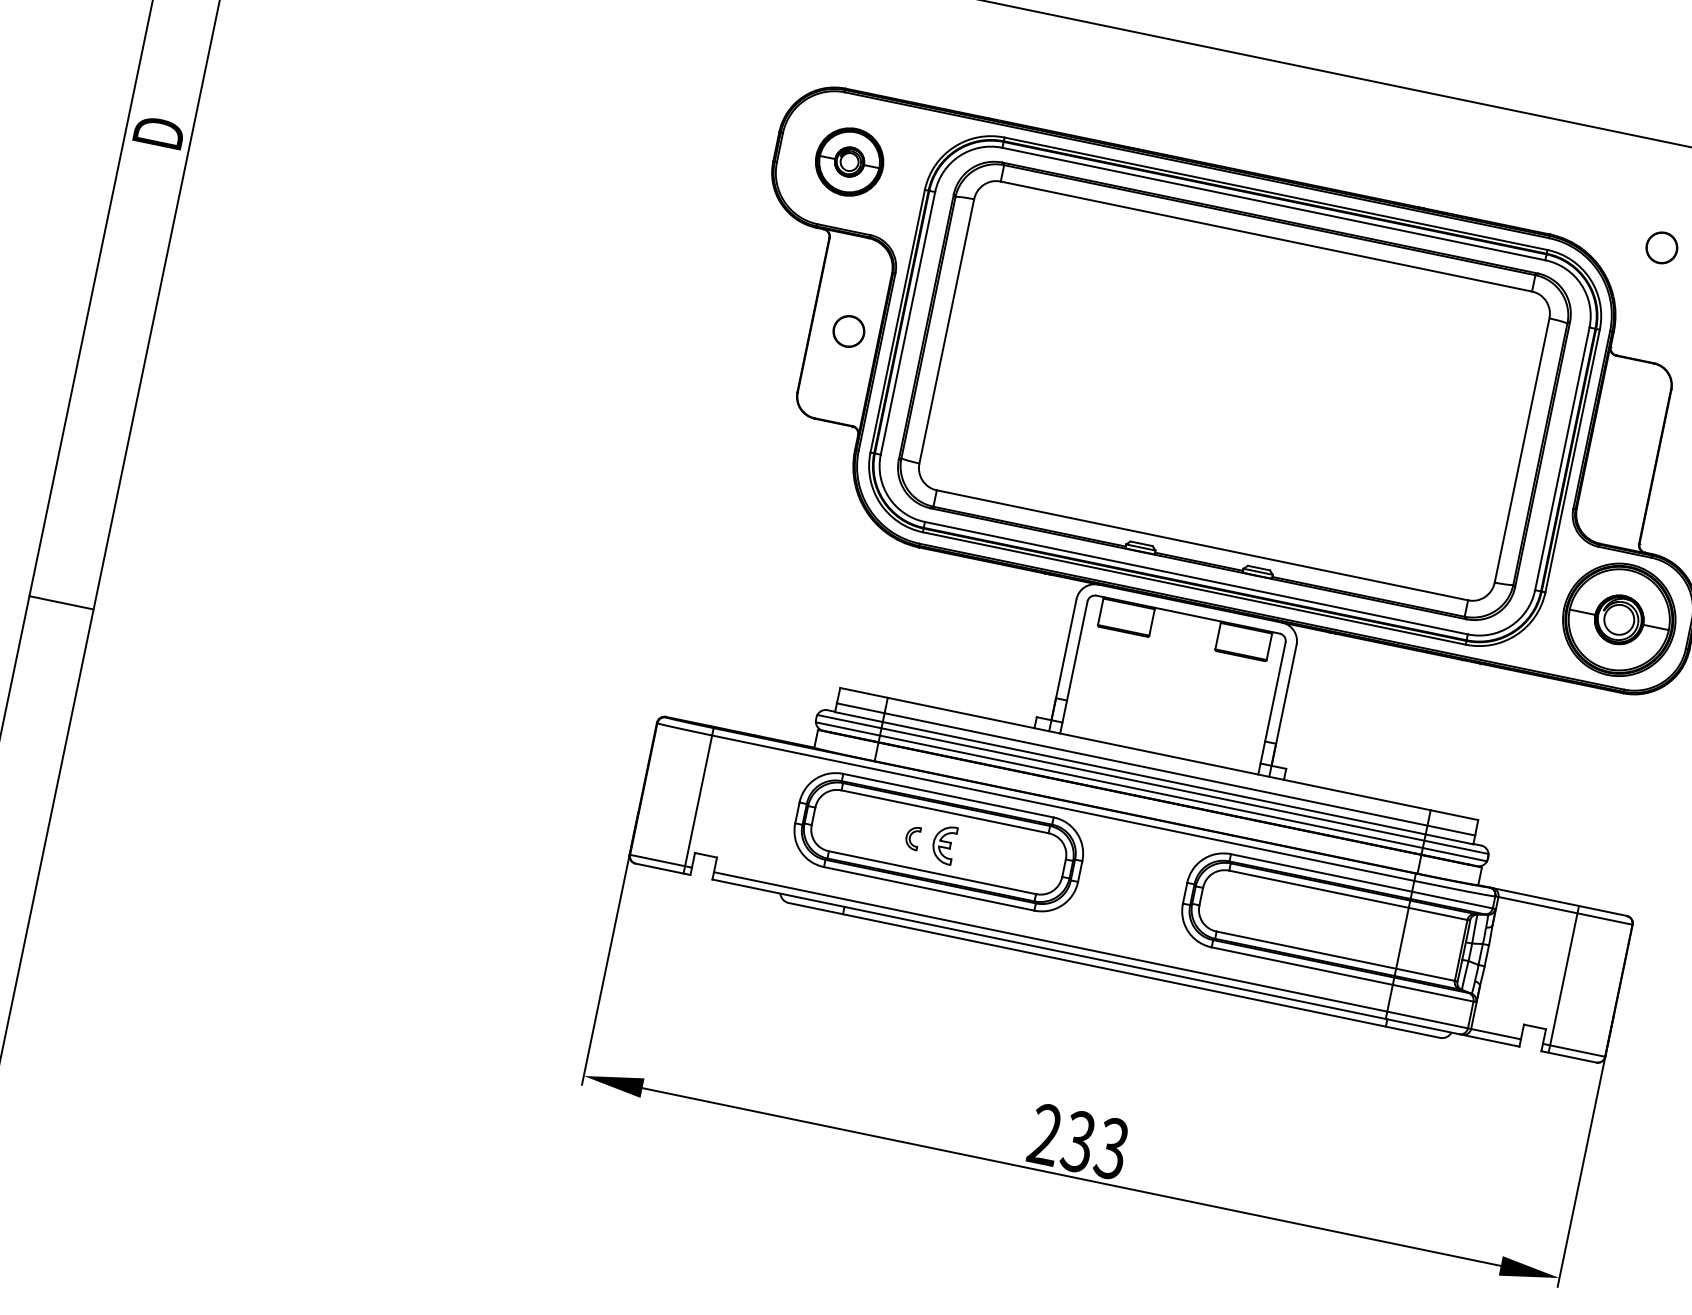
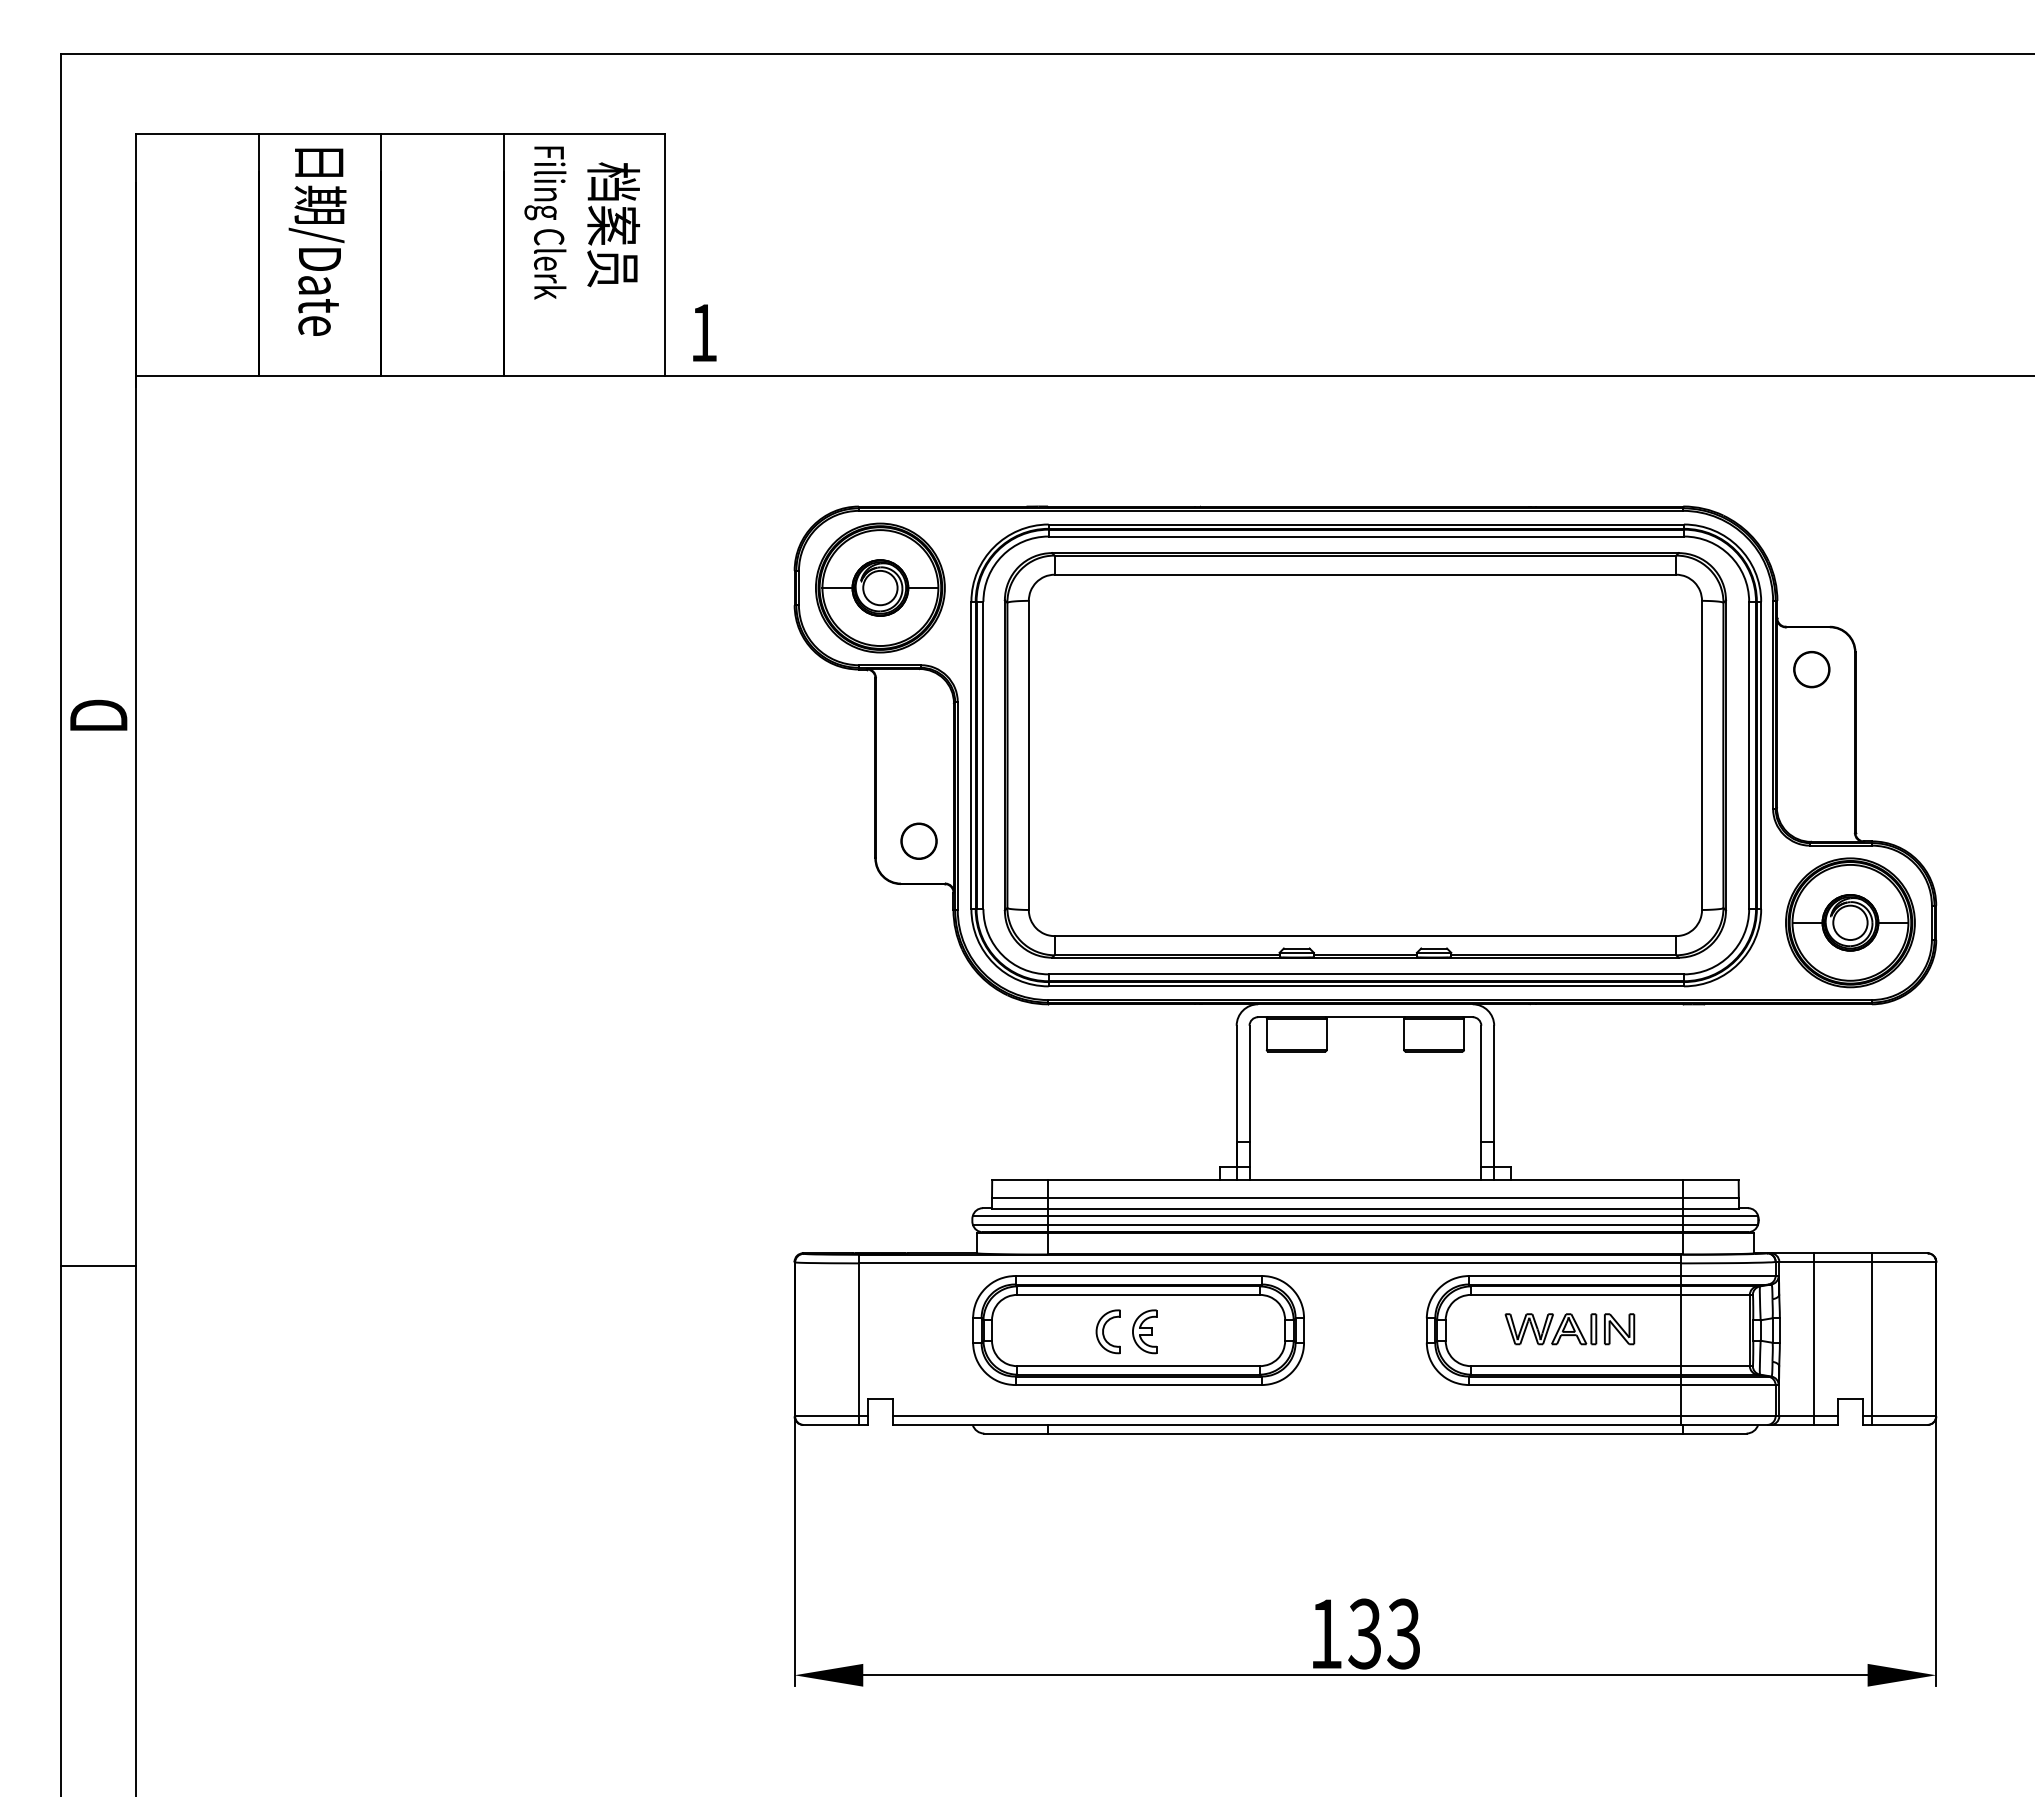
part: (849, 161) -> (880, 587), size x1.67
circle: (1661, 247) -> (1811, 669), moved
circle: (848, 330) -> (918, 840), moved
part: (912, 837) -> (1107, 1331), size x1.67
part: (1307, 917) -> (1569, 1329), added
line: (1514, 968) -> (1813, 1338), added
text: (1045, 1134) -> (1326, 1633), 233 -> 133

